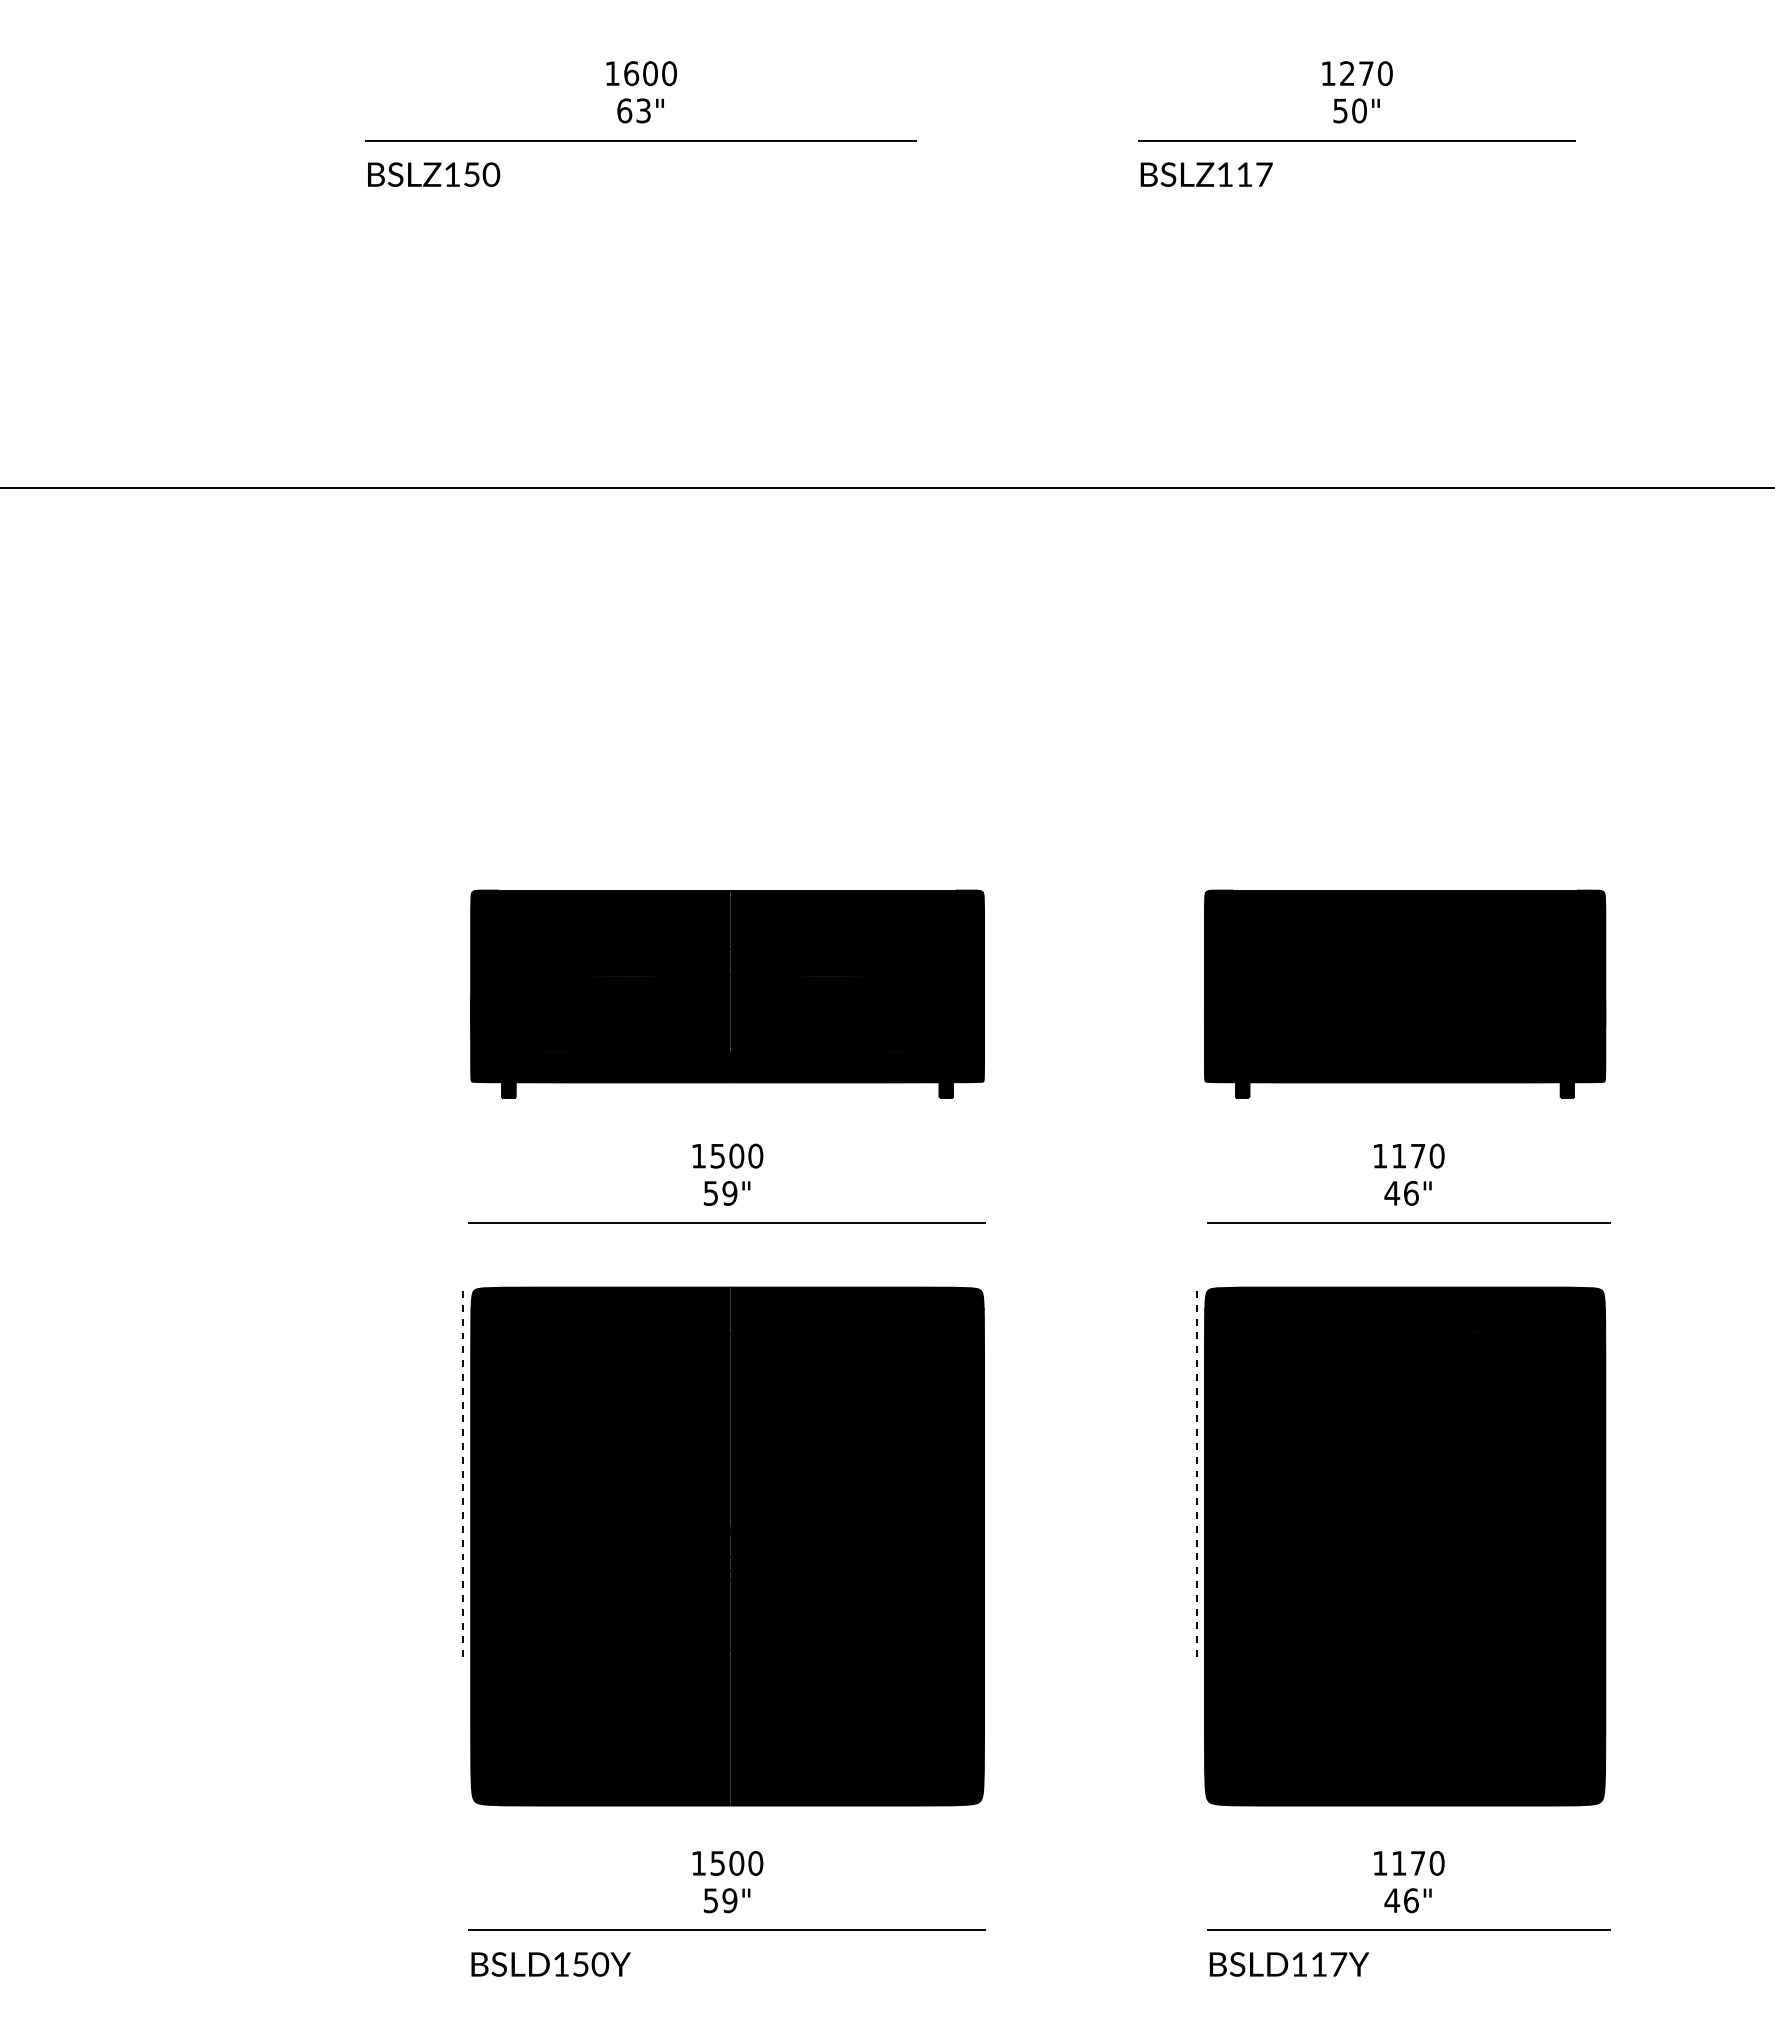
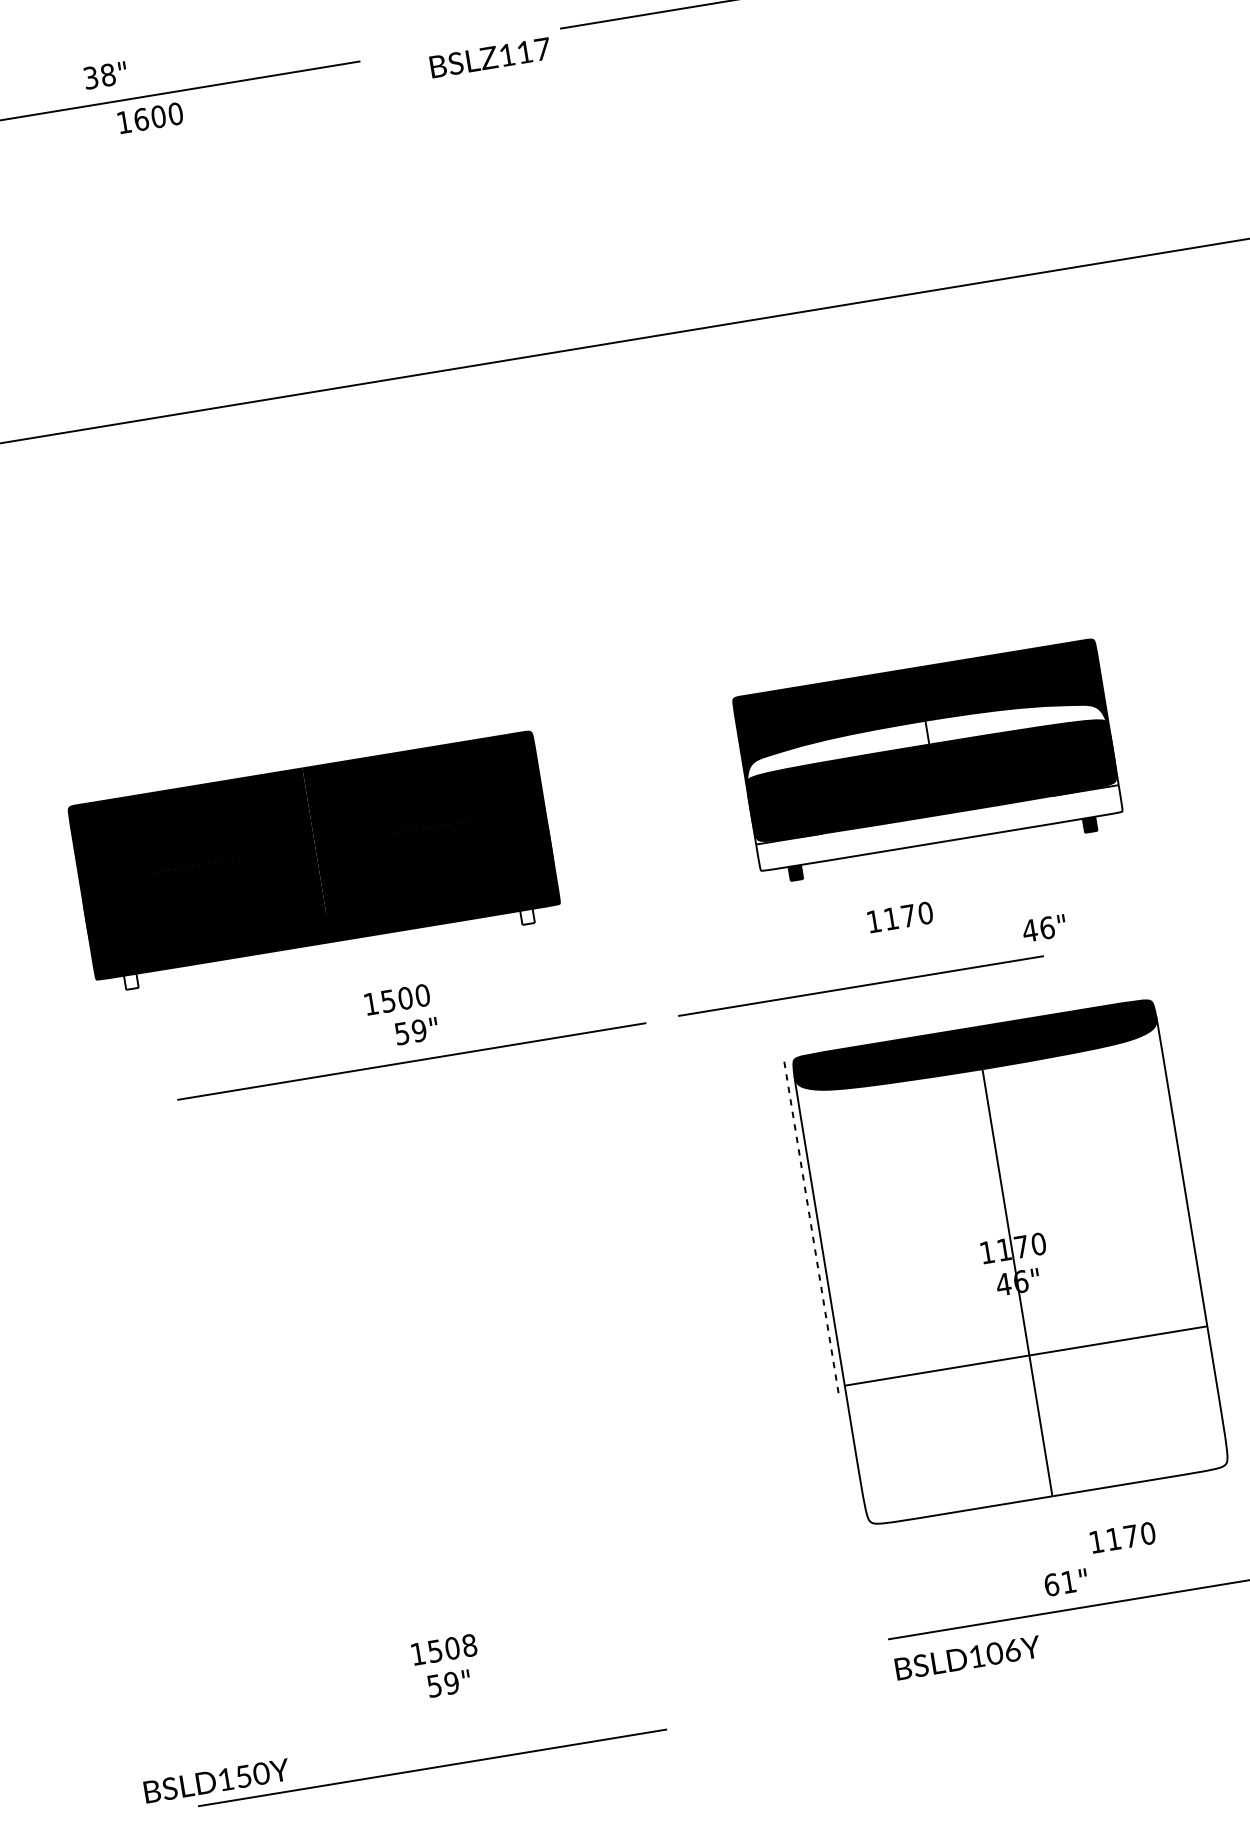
text: (641, 73) -> (150, 117), moved
text: (634, 110) -> (99, 76), 63" -> 38"
text: (1206, 174) -> (490, 57), moved
fill: (1404, 965) -> (924, 736), removed
fill: (1404, 1046) -> (936, 809), removed
fill: (508, 1089) -> (130, 981), removed
fill: (946, 1089) -> (527, 916), removed
text: (727, 1155) -> (397, 999), moved
text: (1409, 1155) -> (900, 916), moved
text: (726, 1193) -> (416, 1031), moved
text: (1407, 1193) -> (1043, 928), moved
line: (726, 1222) -> (410, 1061), moved
line: (1408, 1222) -> (860, 985), moved
part: (723, 1546) -> (393, 1363), removed
fill: (1404, 1556) -> (1011, 1271), removed
text: (755, 1863) -> (469, 1645), 1500 -> 1508
text: (1409, 1863) -> (1123, 1537), moved
text: (1401, 1900) -> (1059, 1583), 46" -> 61"
line: (726, 1929) -> (431, 1767), moved
text: (550, 1964) -> (216, 1781), moved
text: (1328, 1964) -> (1003, 1652), BSLD117Y -> BSLD106Y

